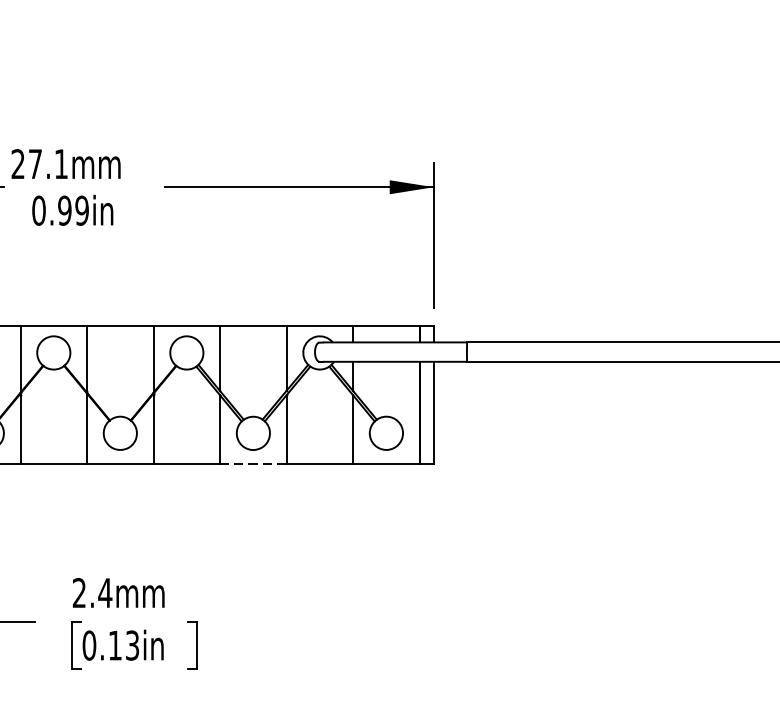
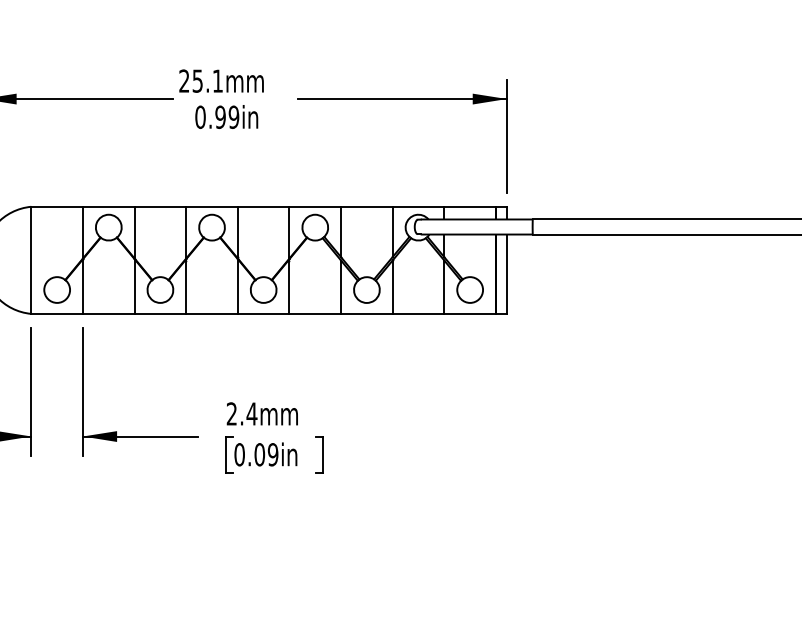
text: (35, 163) -> (197, 80), 27.1mm -> 25.1mm
line: (252, 464) -> (366, 314), dashed -> solid
text: (123, 645) -> (266, 454), 0.13in -> 0.09in

